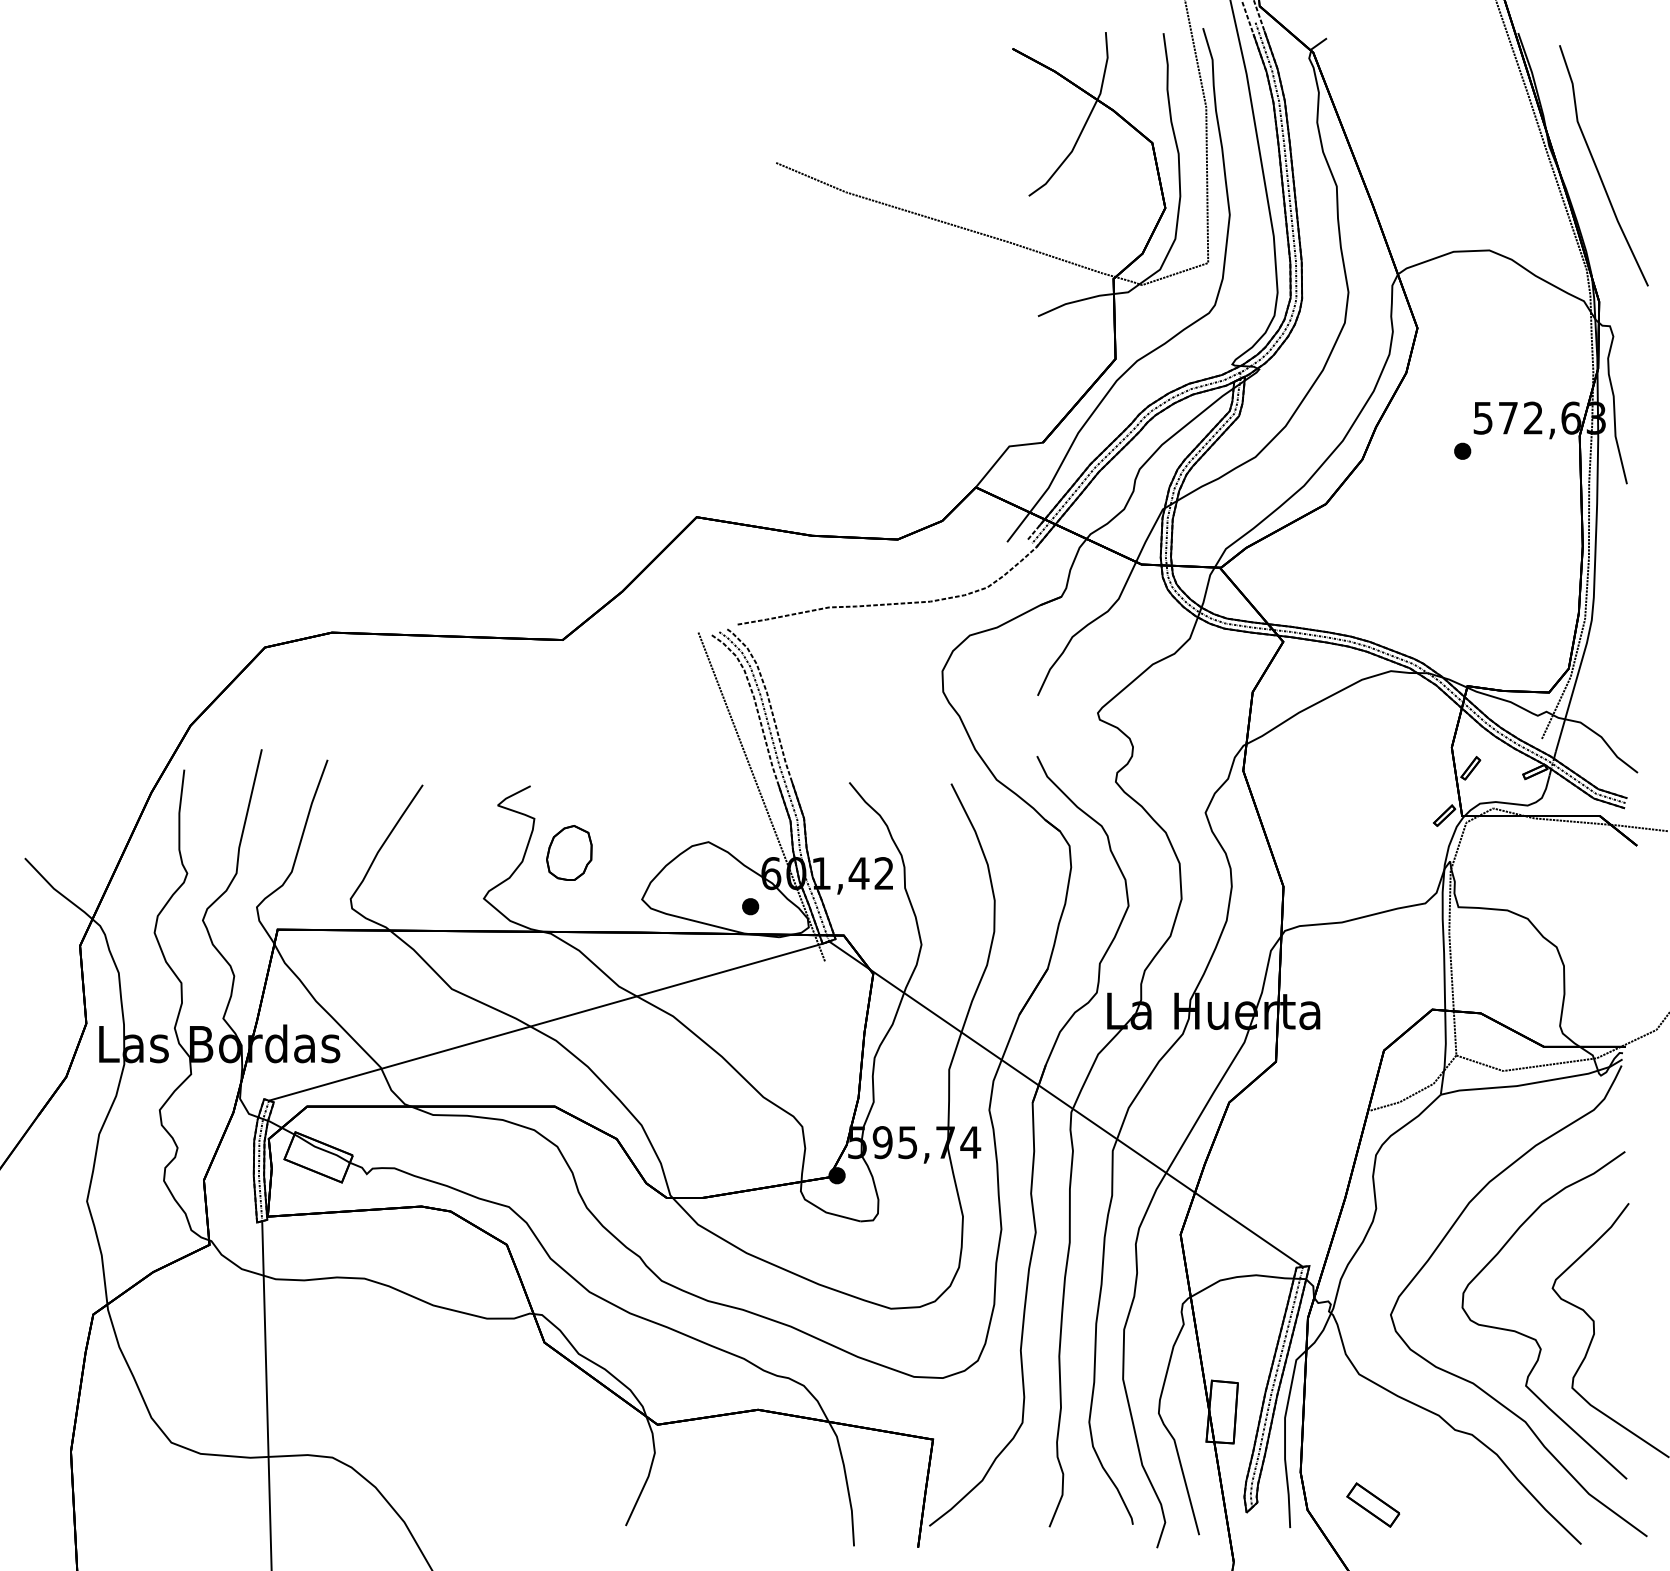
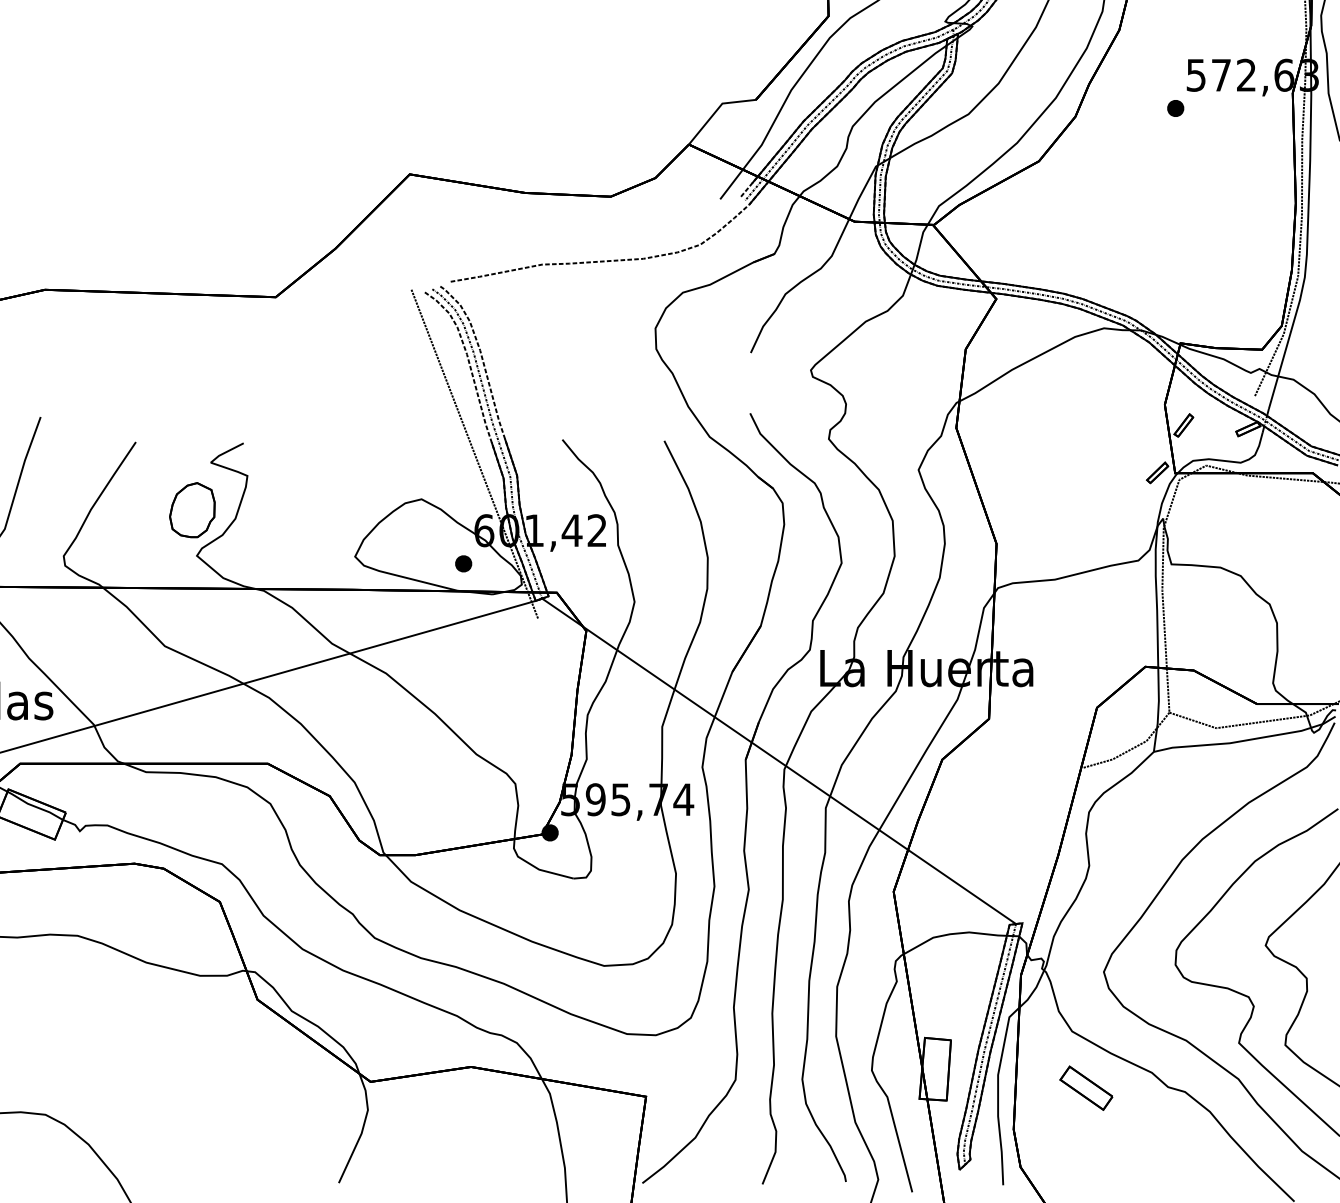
part: (569, 852) -> (192, 509), moved
part: (1373, 1504) -> (1086, 1087), moved

